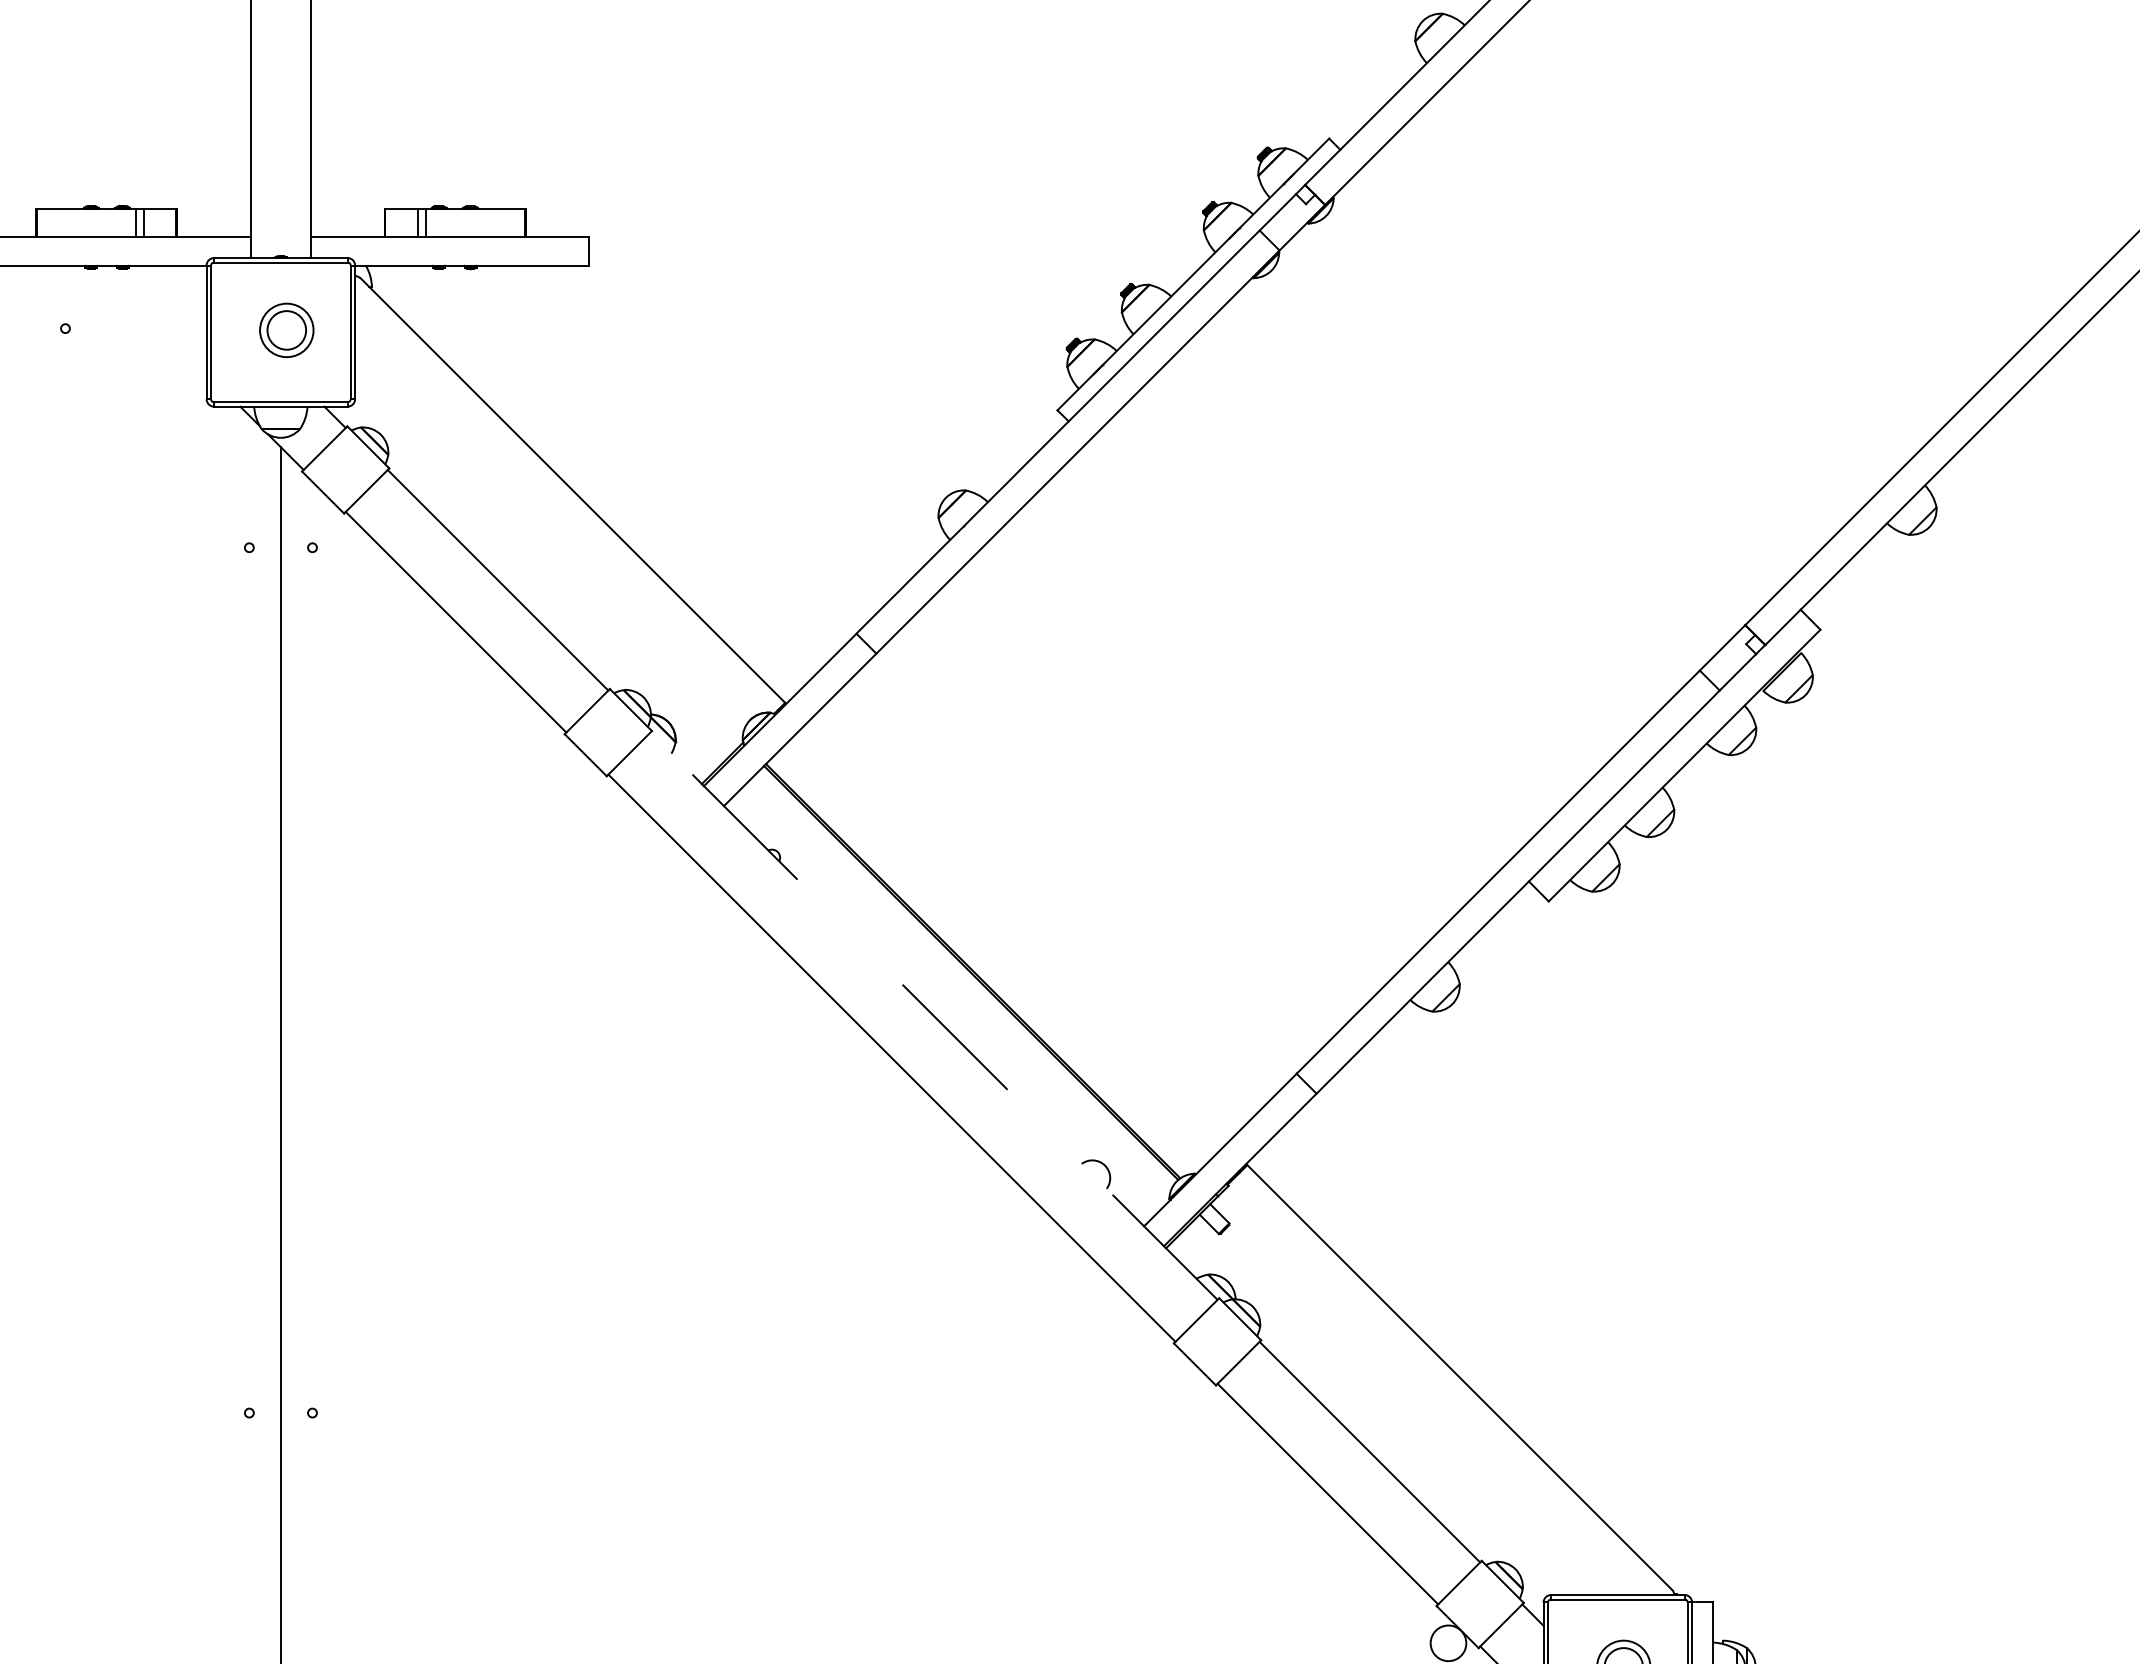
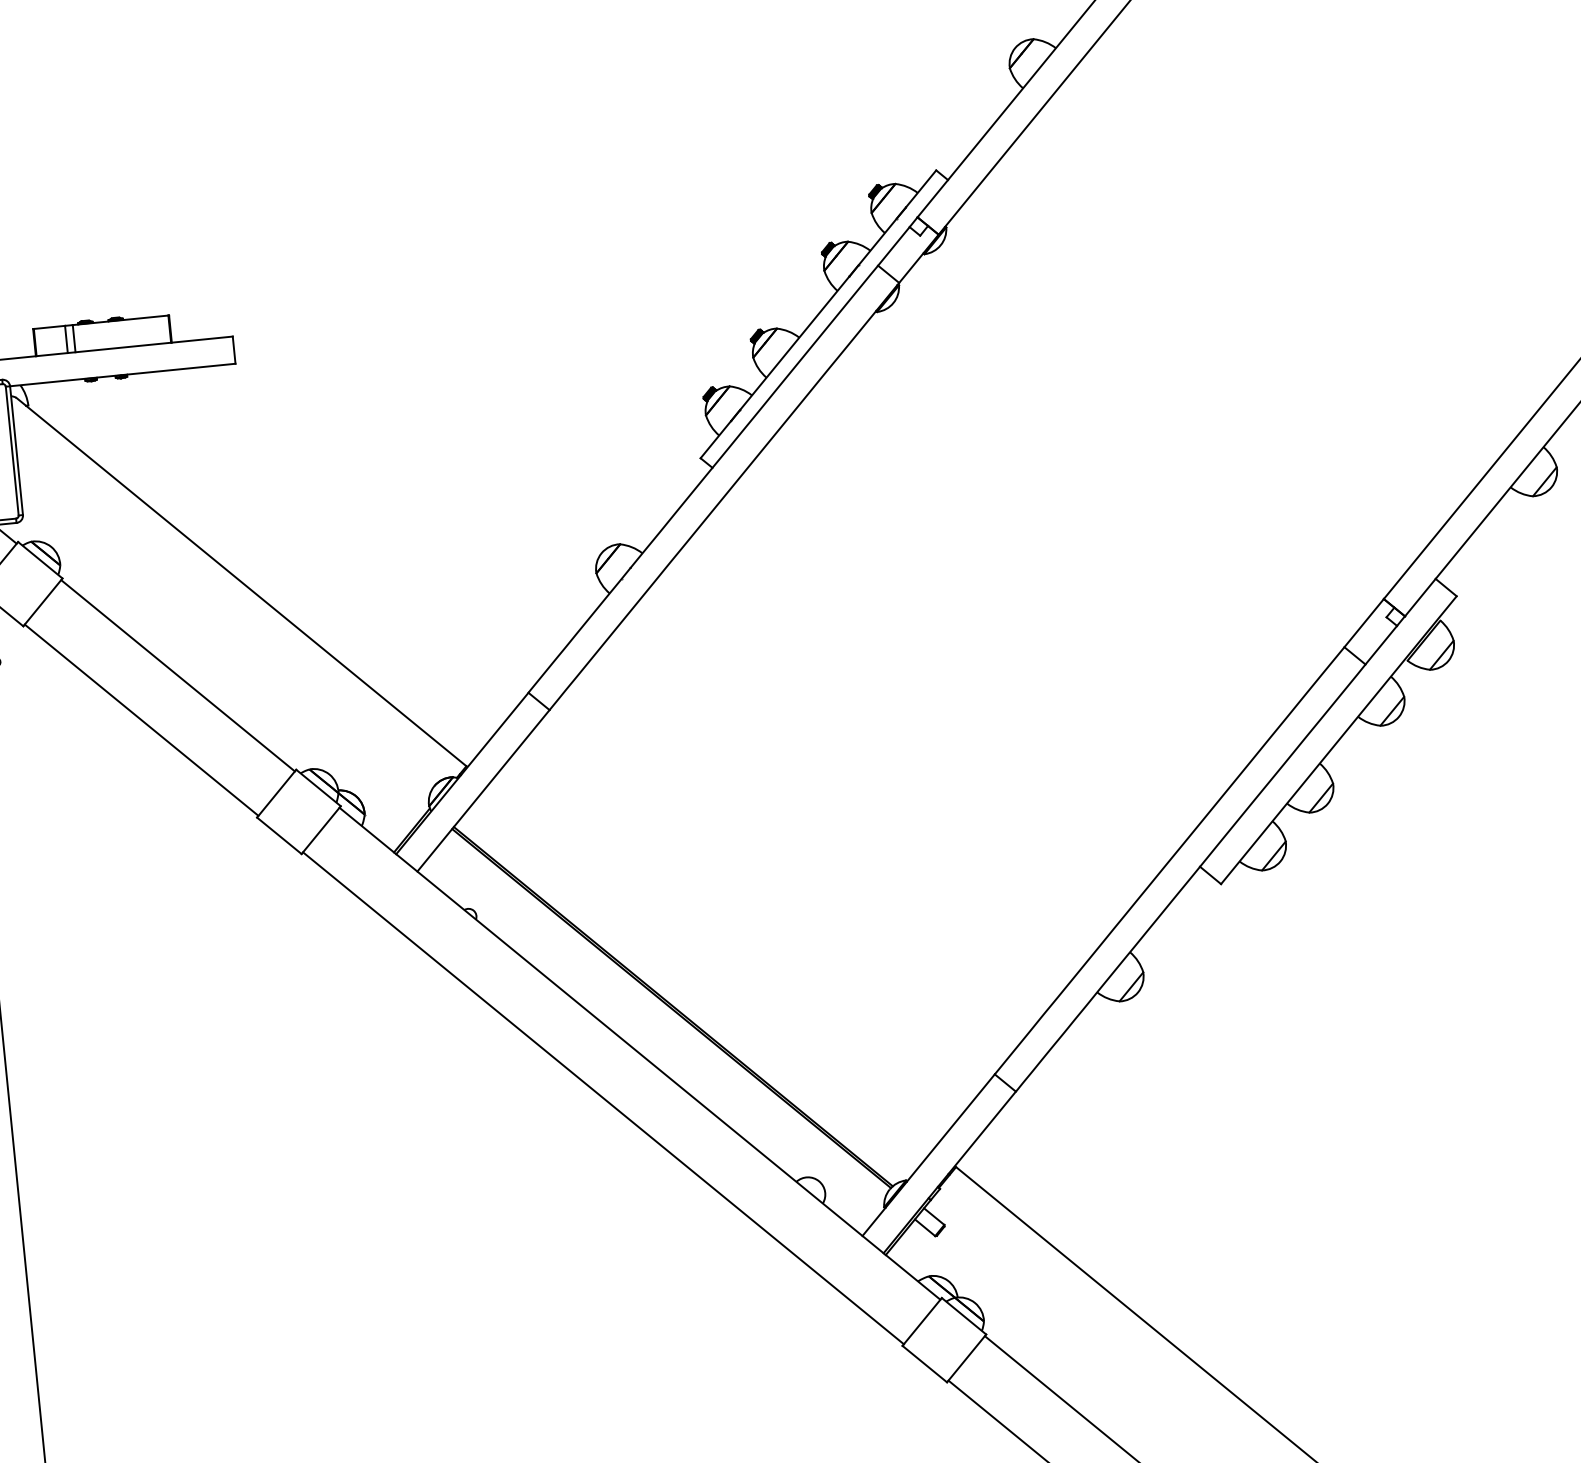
line: (933, 1015) -> (639, 1053), dashed -> solid

